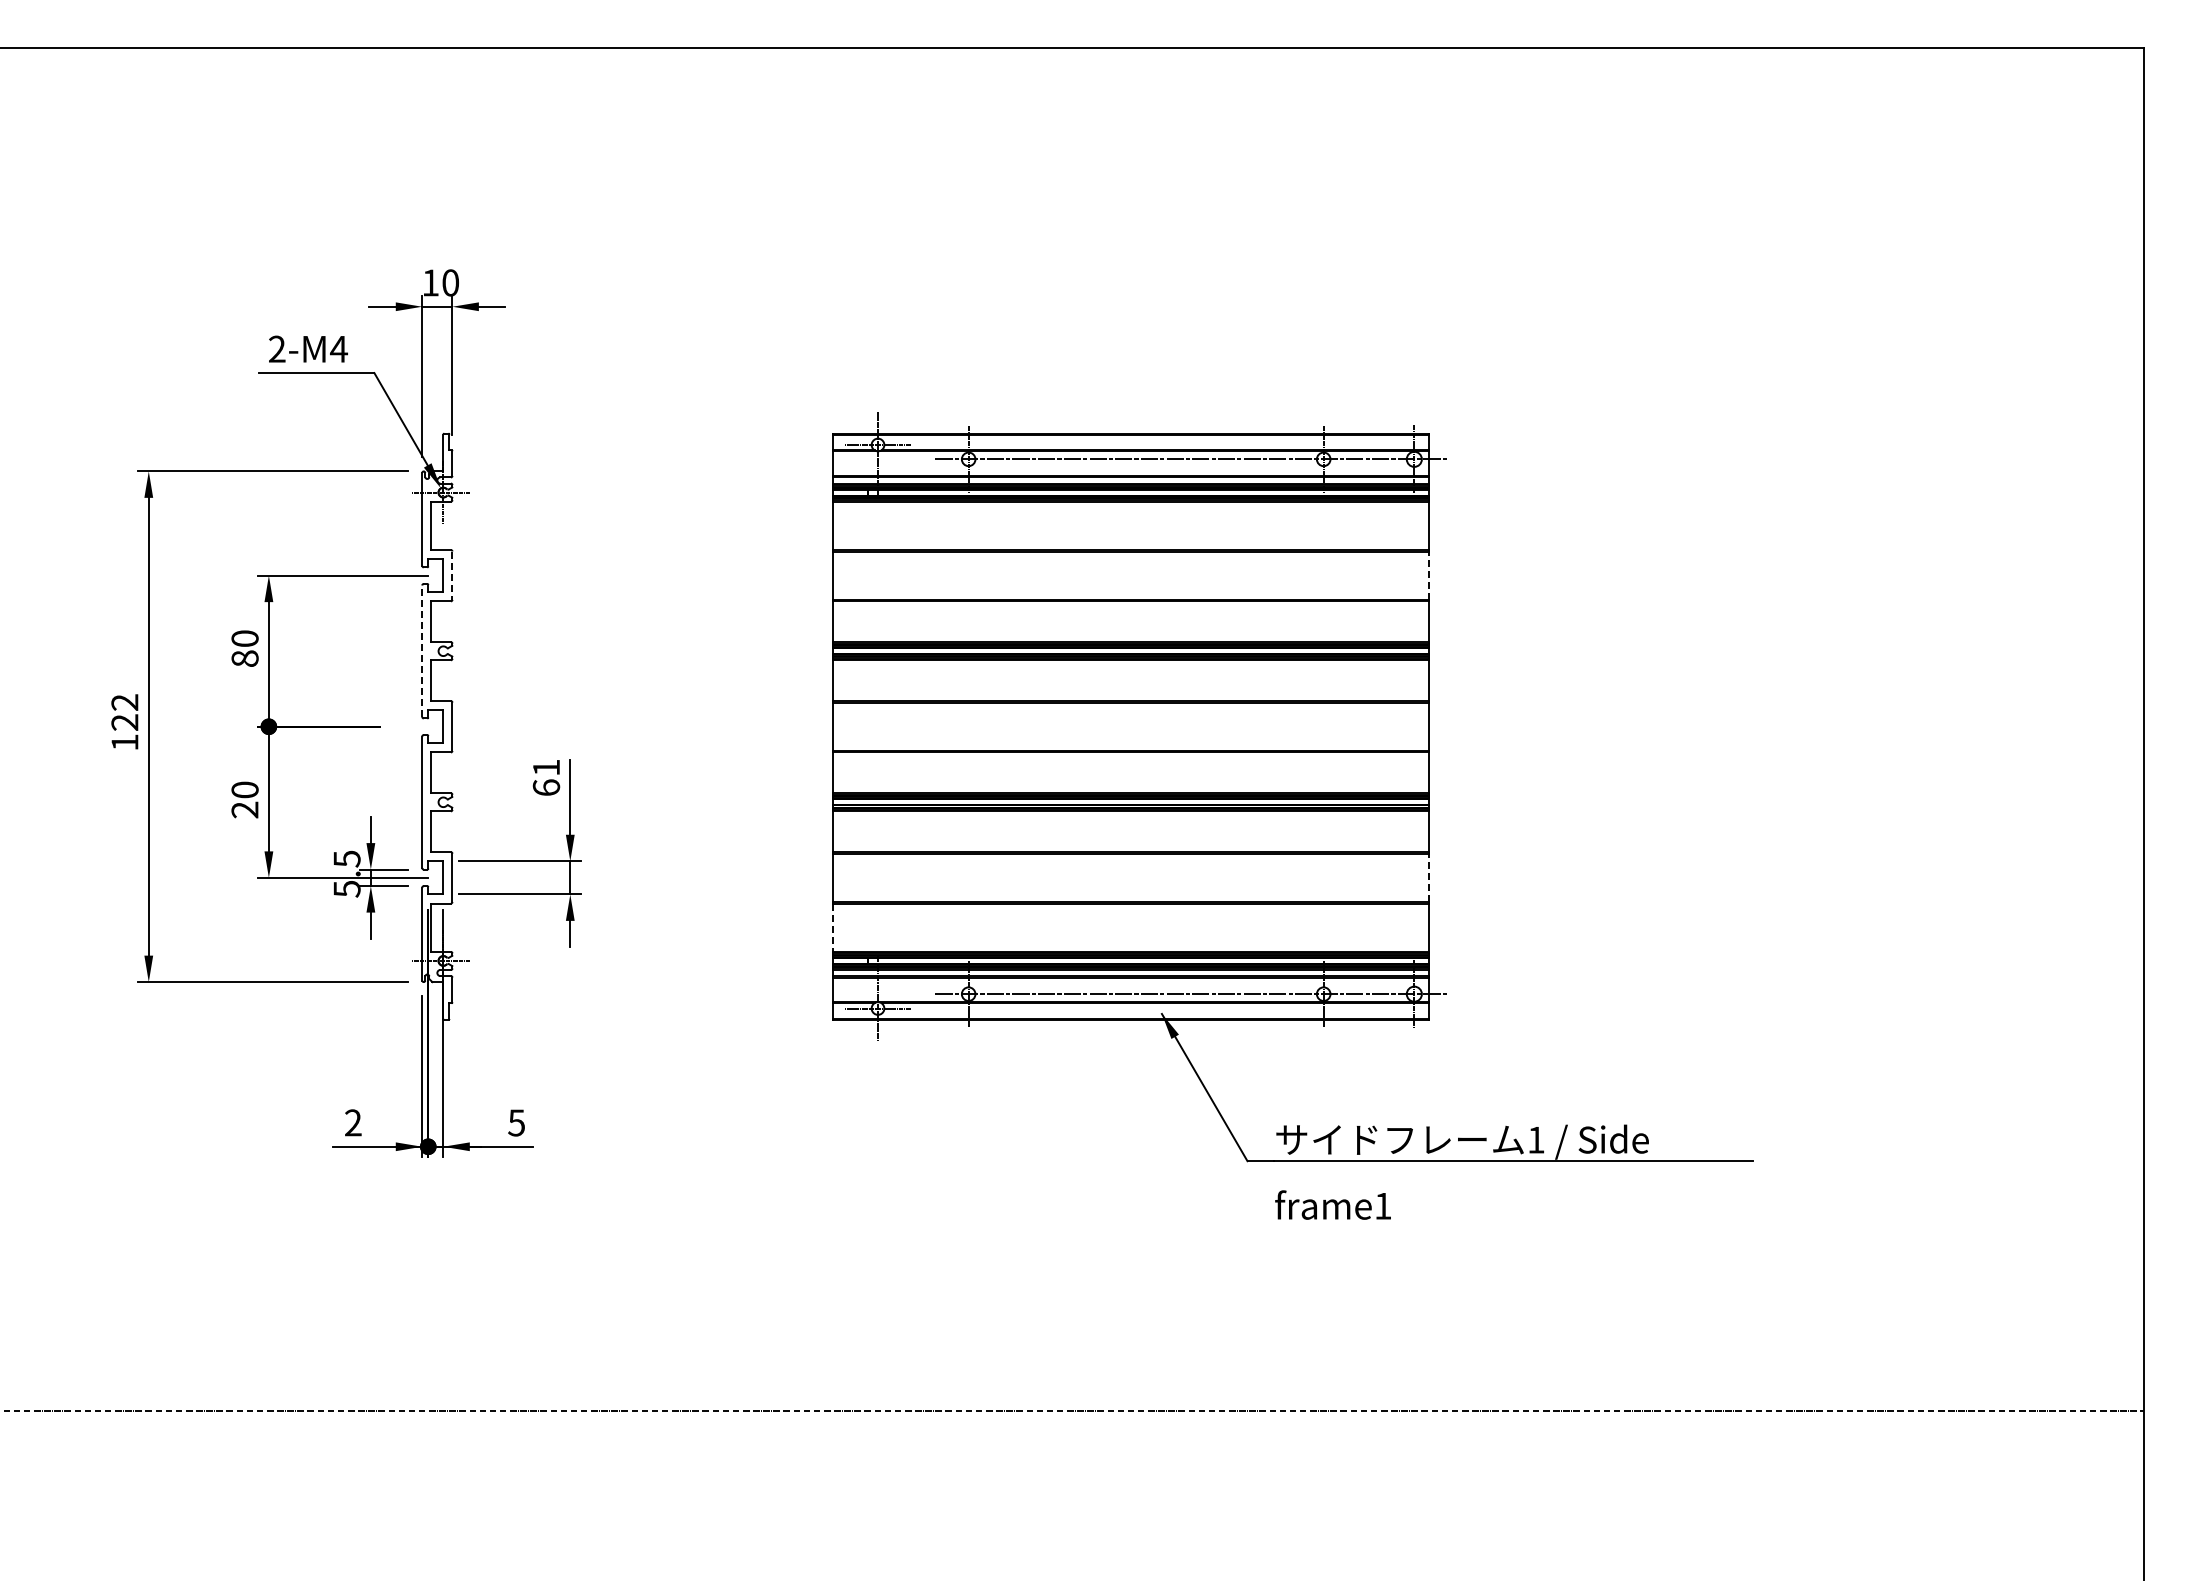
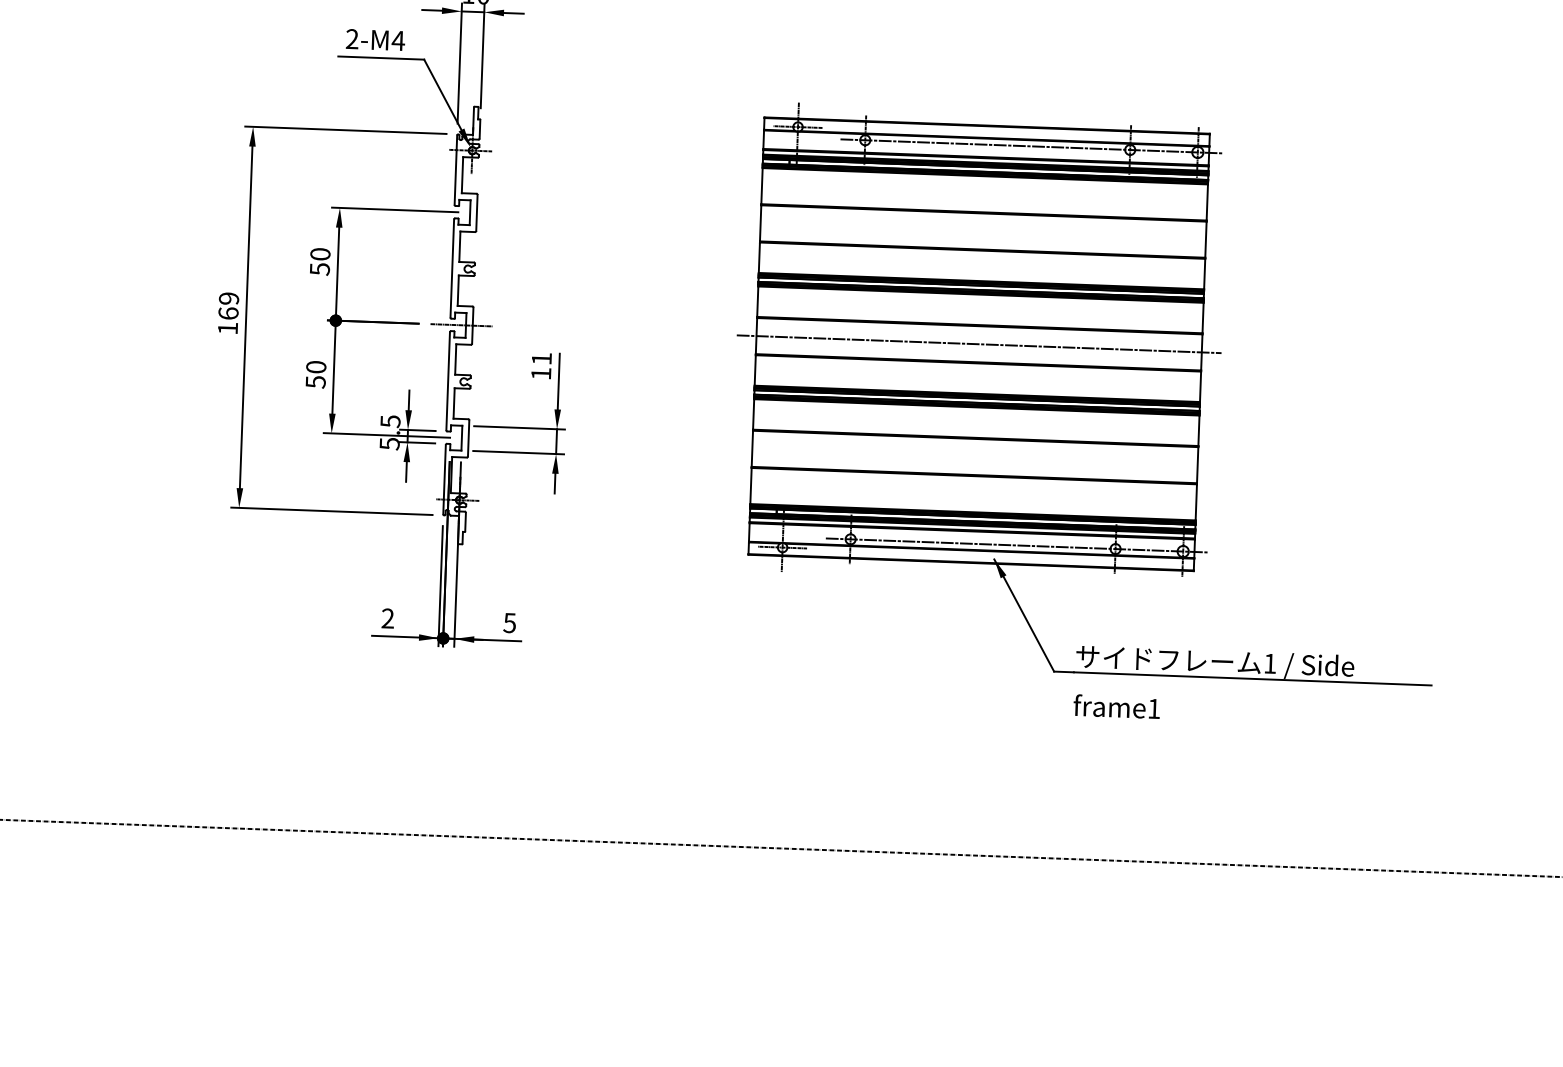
line: (1429, 575) -> (1205, 239), dashed -> solid
line: (452, 576) -> (476, 213), dashed -> solid
line: (422, 651) -> (452, 268), dashed -> solid
text: (244, 658) -> (319, 269), 80 -> 50
text: (124, 712) -> (228, 306), 122 -> 169
line: (436, 726) -> (460, 325), added
line: (1130, 726) -> (978, 344), added
text: (546, 787) -> (541, 373), 61 -> 11
text: (244, 809) -> (315, 381), 20 -> 50
line: (1429, 877) -> (1197, 464), dashed -> solid
line: (832, 928) -> (750, 486), dashed -> solid

